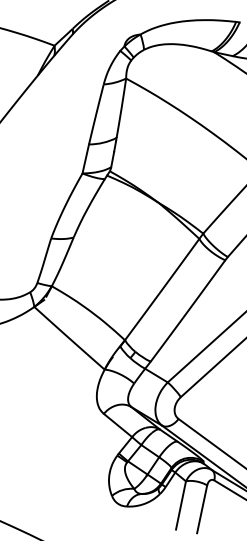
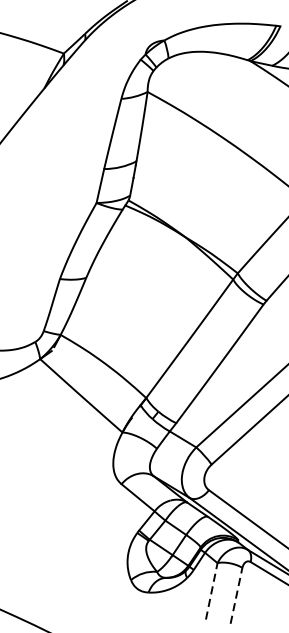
line: (181, 505) -> (212, 591), solid -> dashed
line: (202, 508) -> (236, 594), solid -> dashed

